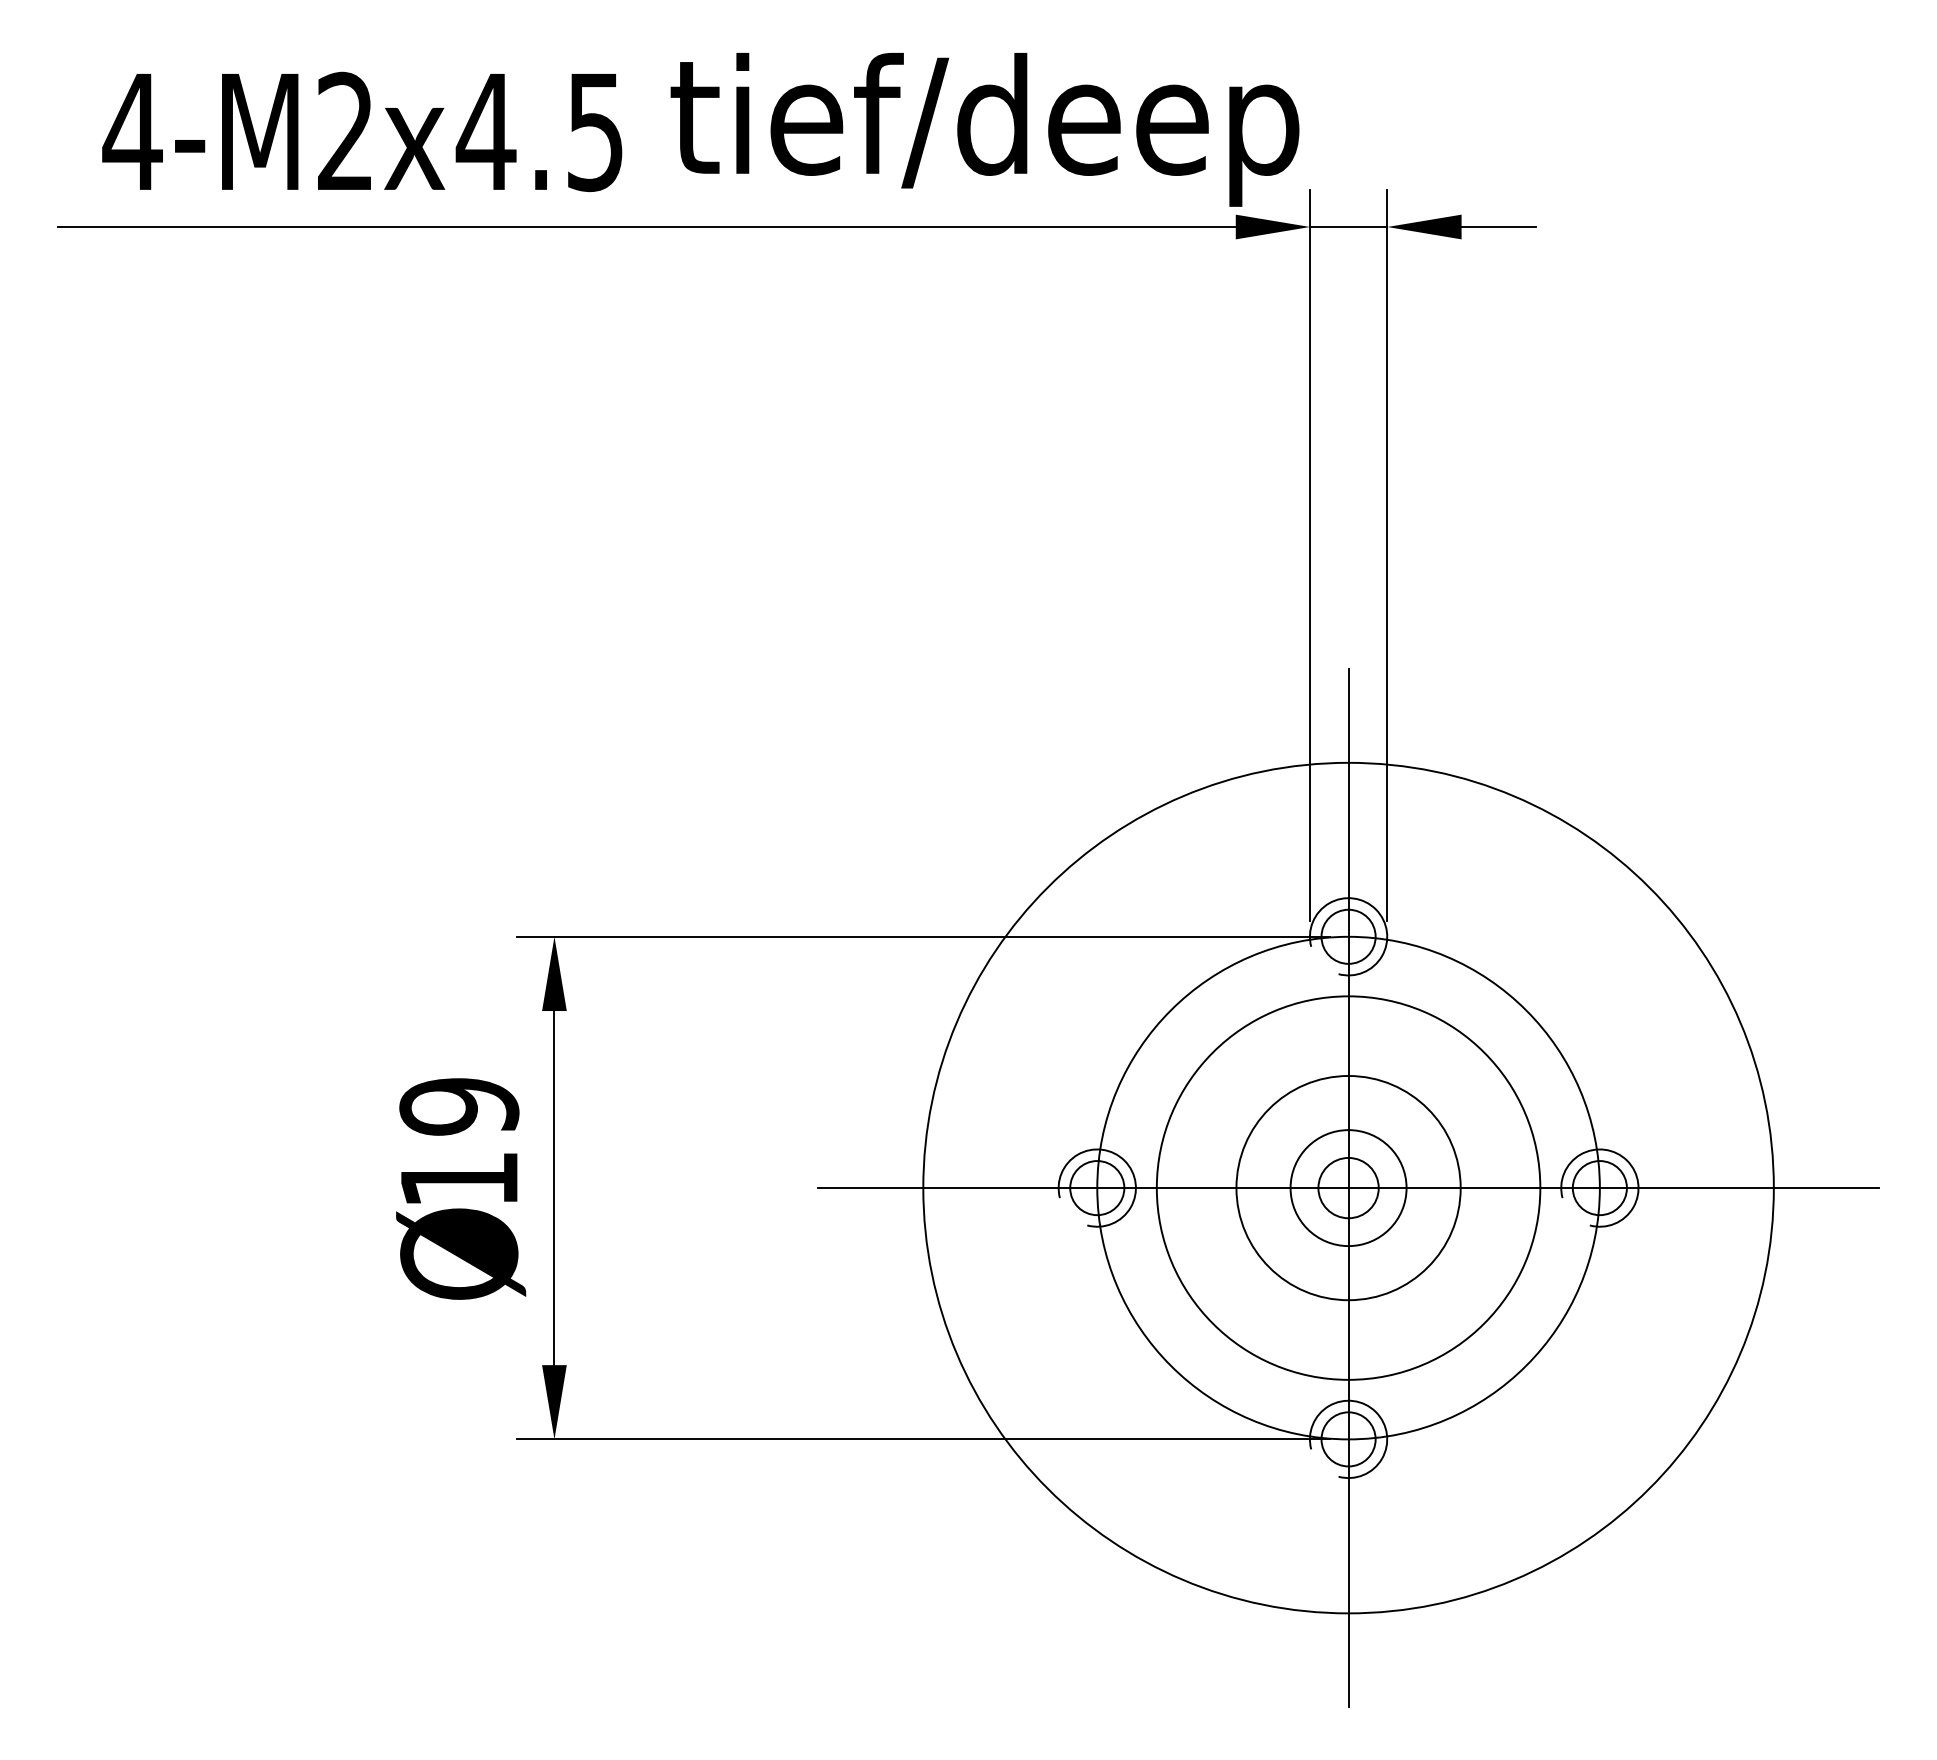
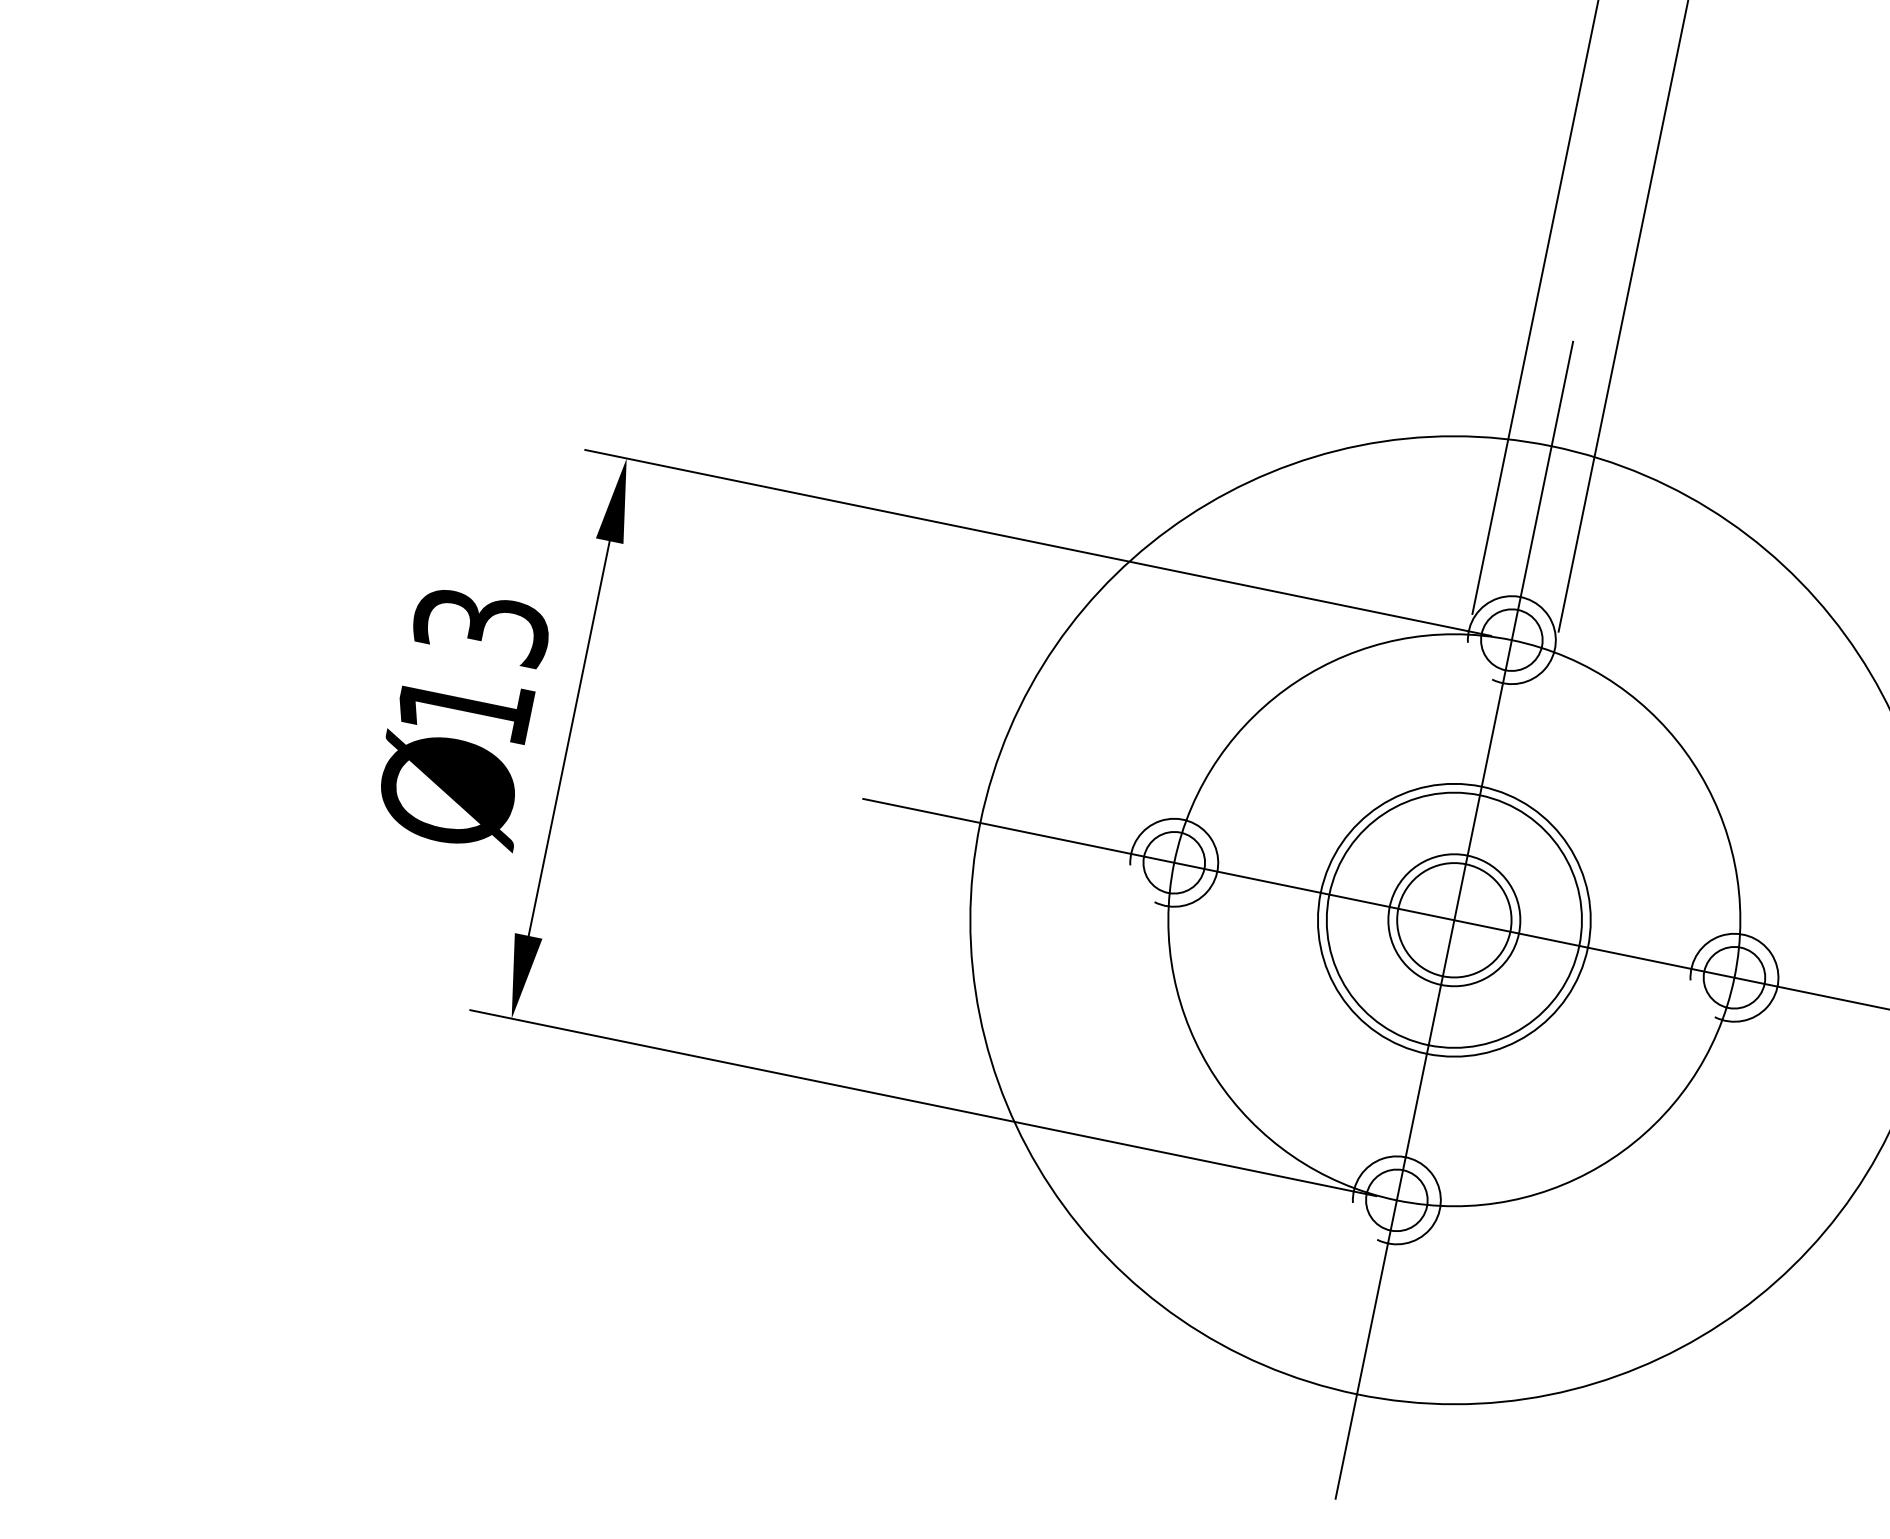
text: (459, 1106) -> (482, 625), 19 -> 13
circle: (1348, 1187) -> (1454, 919), size x0.62
circle: (1348, 1187) -> (1454, 919), size x1.67

